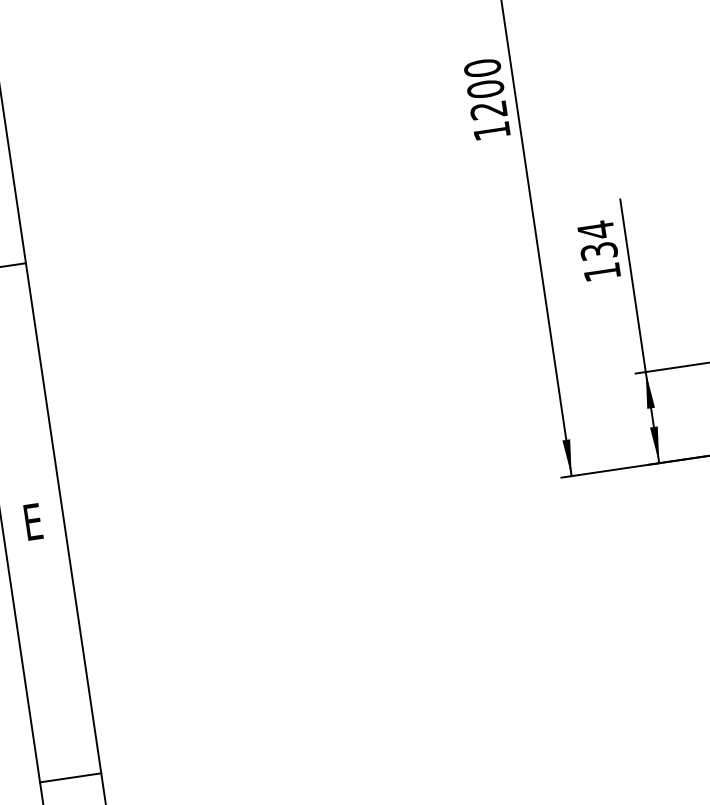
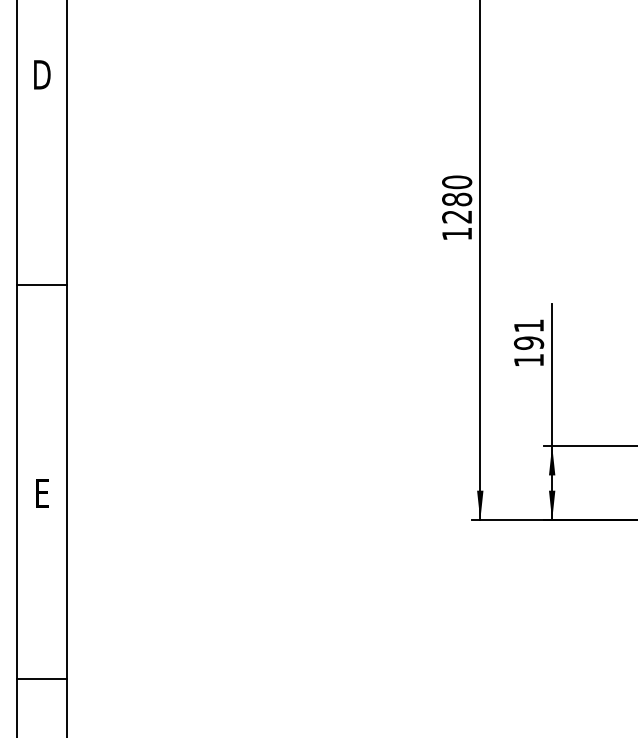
text: (484, 89) -> (456, 199), 1200 -> 1280
text: (596, 239) -> (528, 333), 134 -> 191
line: (71, 777) -> (42, 679), moved

